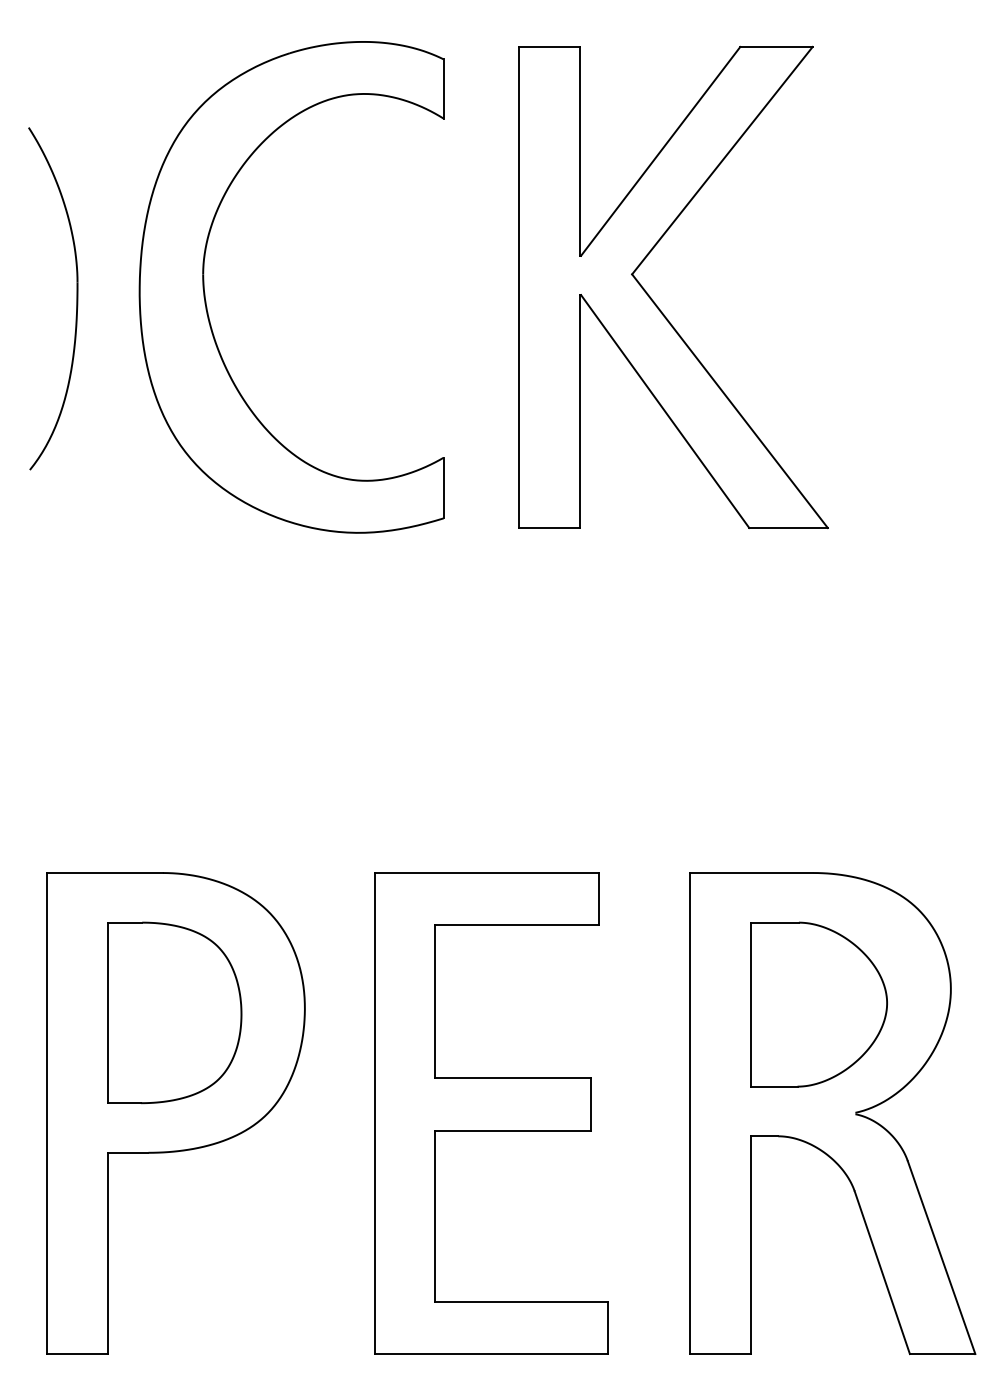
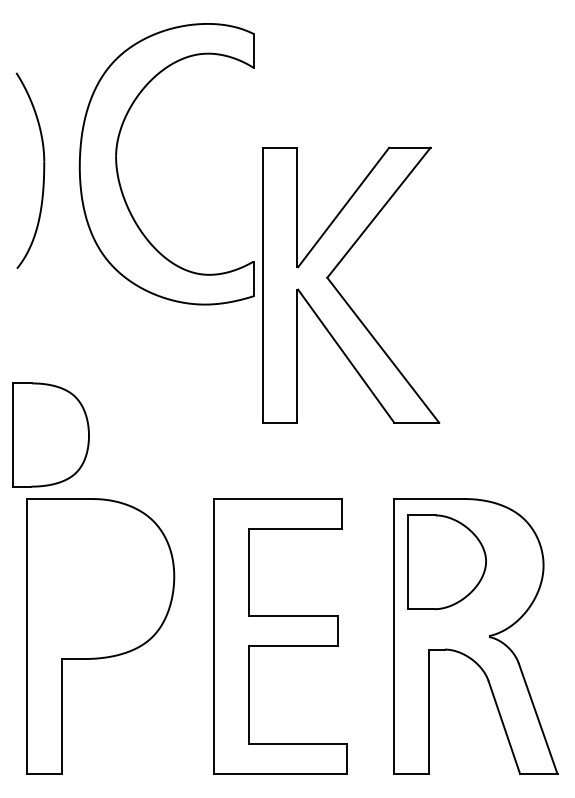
part: (653, 298) -> (339, 291), moved
part: (817, 1004) -> (446, 562), moved
part: (174, 1011) -> (50, 434), moved

